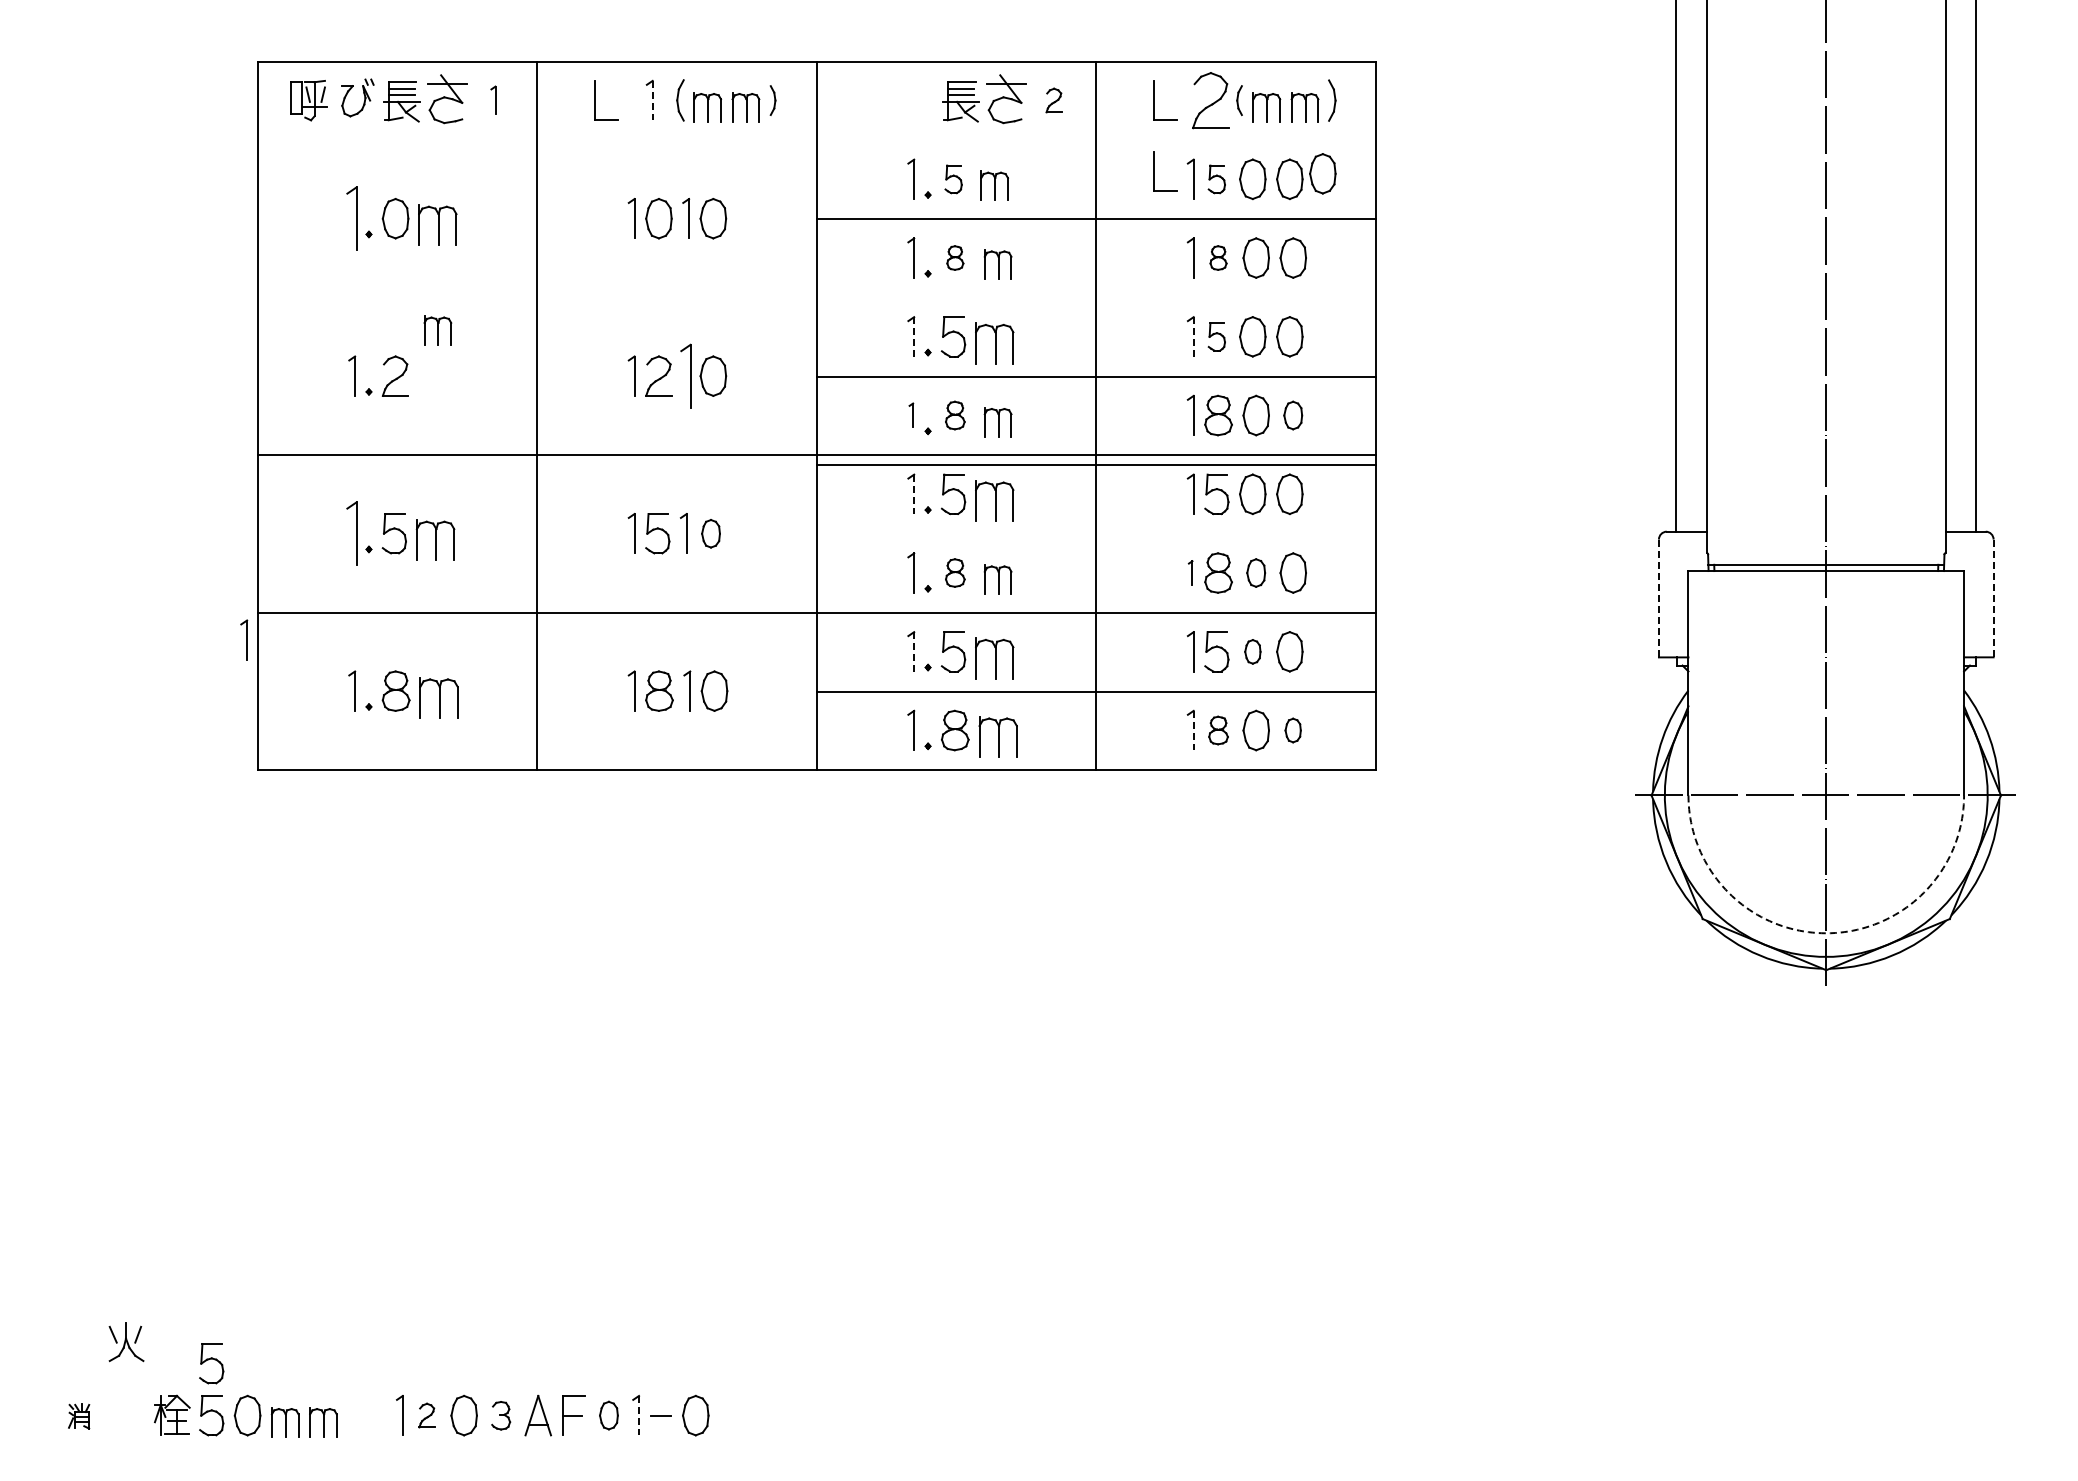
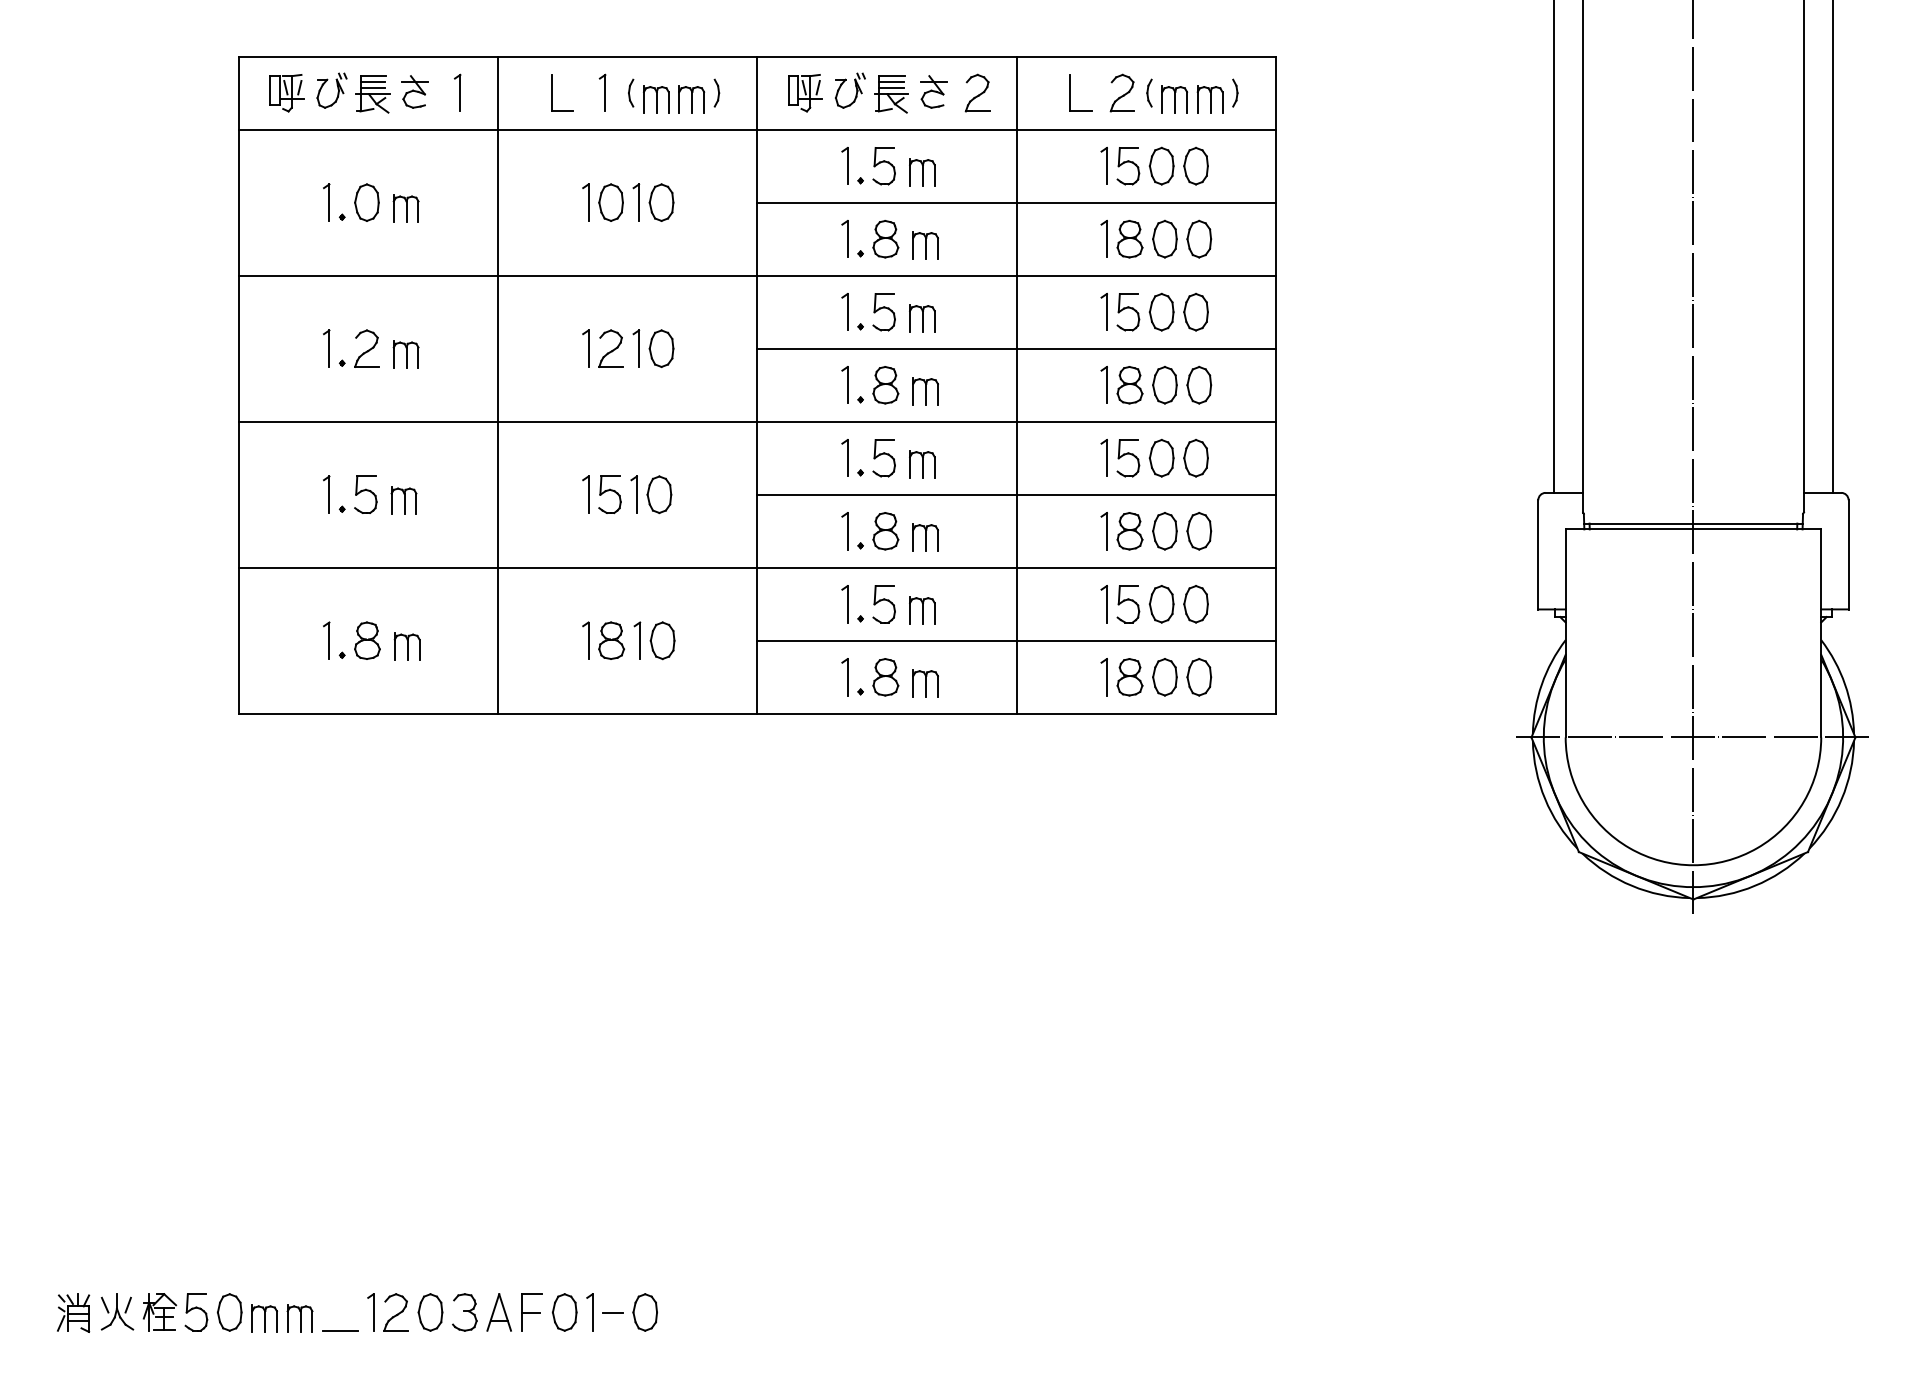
part: (922, 94) -> (855, 87), added
part: (447, 99) -> (415, 92), size x0.71
part: (493, 99) -> (457, 92), size x1.43
part: (1006, 99) -> (933, 92), size x0.71
line: (652, 100) -> (605, 93), dashed -> solid
part: (680, 100) -> (631, 93), size x0.71
part: (867, 100) -> (804, 93), added
part: (1053, 100) -> (976, 93), size x1.67
part: (1209, 100) -> (1121, 93), size x0.71
part: (1331, 100) -> (1234, 93), size x0.71
line: (816, 140) -> (757, 130), added
part: (1154, 171) -> (1070, 158), removed
part: (1322, 173) -> (1226, 160), removed
part: (953, 179) -> (884, 166), size x1.43
part: (1216, 179) -> (1128, 166), size x1.43
part: (352, 218) -> (326, 202), size x0.62
part: (437, 225) -> (405, 208), size x0.71
part: (955, 257) -> (886, 238), size x1.67
part: (1218, 257) -> (1129, 238), size x1.67
line: (816, 297) -> (757, 275), added
part: (437, 330) -> (405, 354), moved
line: (914, 336) -> (848, 311), dashed -> solid
line: (1193, 336) -> (1106, 311), dashed -> solid
part: (1216, 336) -> (1128, 311), size x1.43
part: (994, 343) -> (922, 318), size x0.71
part: (686, 375) -> (636, 348), size x0.62
part: (911, 414) -> (845, 384), size x1.67
part: (955, 415) -> (886, 385), size x1.43
part: (1292, 415) -> (1198, 385), size x1.43
line: (1095, 465) -> (1015, 495), moved
line: (914, 494) -> (848, 458), dashed -> solid
part: (994, 500) -> (922, 463), size x0.71
part: (352, 533) -> (326, 494), size x0.62
part: (710, 533) -> (658, 494), size x1.43
part: (435, 540) -> (403, 501), size x0.71
part: (955, 572) -> (886, 530), size x1.43
part: (1190, 572) -> (1103, 530), size x1.67
part: (1255, 572) -> (1164, 530), size x1.43
line: (1658, 599) -> (1537, 555), dashed -> solid
line: (1993, 599) -> (1848, 555), dashed -> solid
part: (244, 639) -> (226, 592), removed
line: (914, 651) -> (848, 603), dashed -> solid
part: (1252, 651) -> (1161, 603), size x1.67
part: (994, 658) -> (922, 610), size x0.71
part: (438, 697) -> (406, 646), size x0.71
line: (1193, 730) -> (1106, 677), dashed -> solid
part: (1218, 730) -> (1129, 677), size x1.43
part: (1292, 730) -> (1198, 677), size x1.67
part: (997, 737) -> (925, 683), size x0.71
arc: (1826, 933) -> (1693, 865), dashed -> solid
part: (126, 1342) -> (117, 1312), moved
part: (211, 1363) -> (196, 1264), removed
part: (426, 1415) -> (395, 1312), size x1.67
part: (500, 1415) -> (464, 1312), size x1.43
part: (608, 1415) -> (564, 1312), size x1.43
line: (639, 1415) -> (593, 1312), dashed -> solid
part: (78, 1416) -> (72, 1313), size x1.67
line: (366, 1435) -> (339, 1330), added

